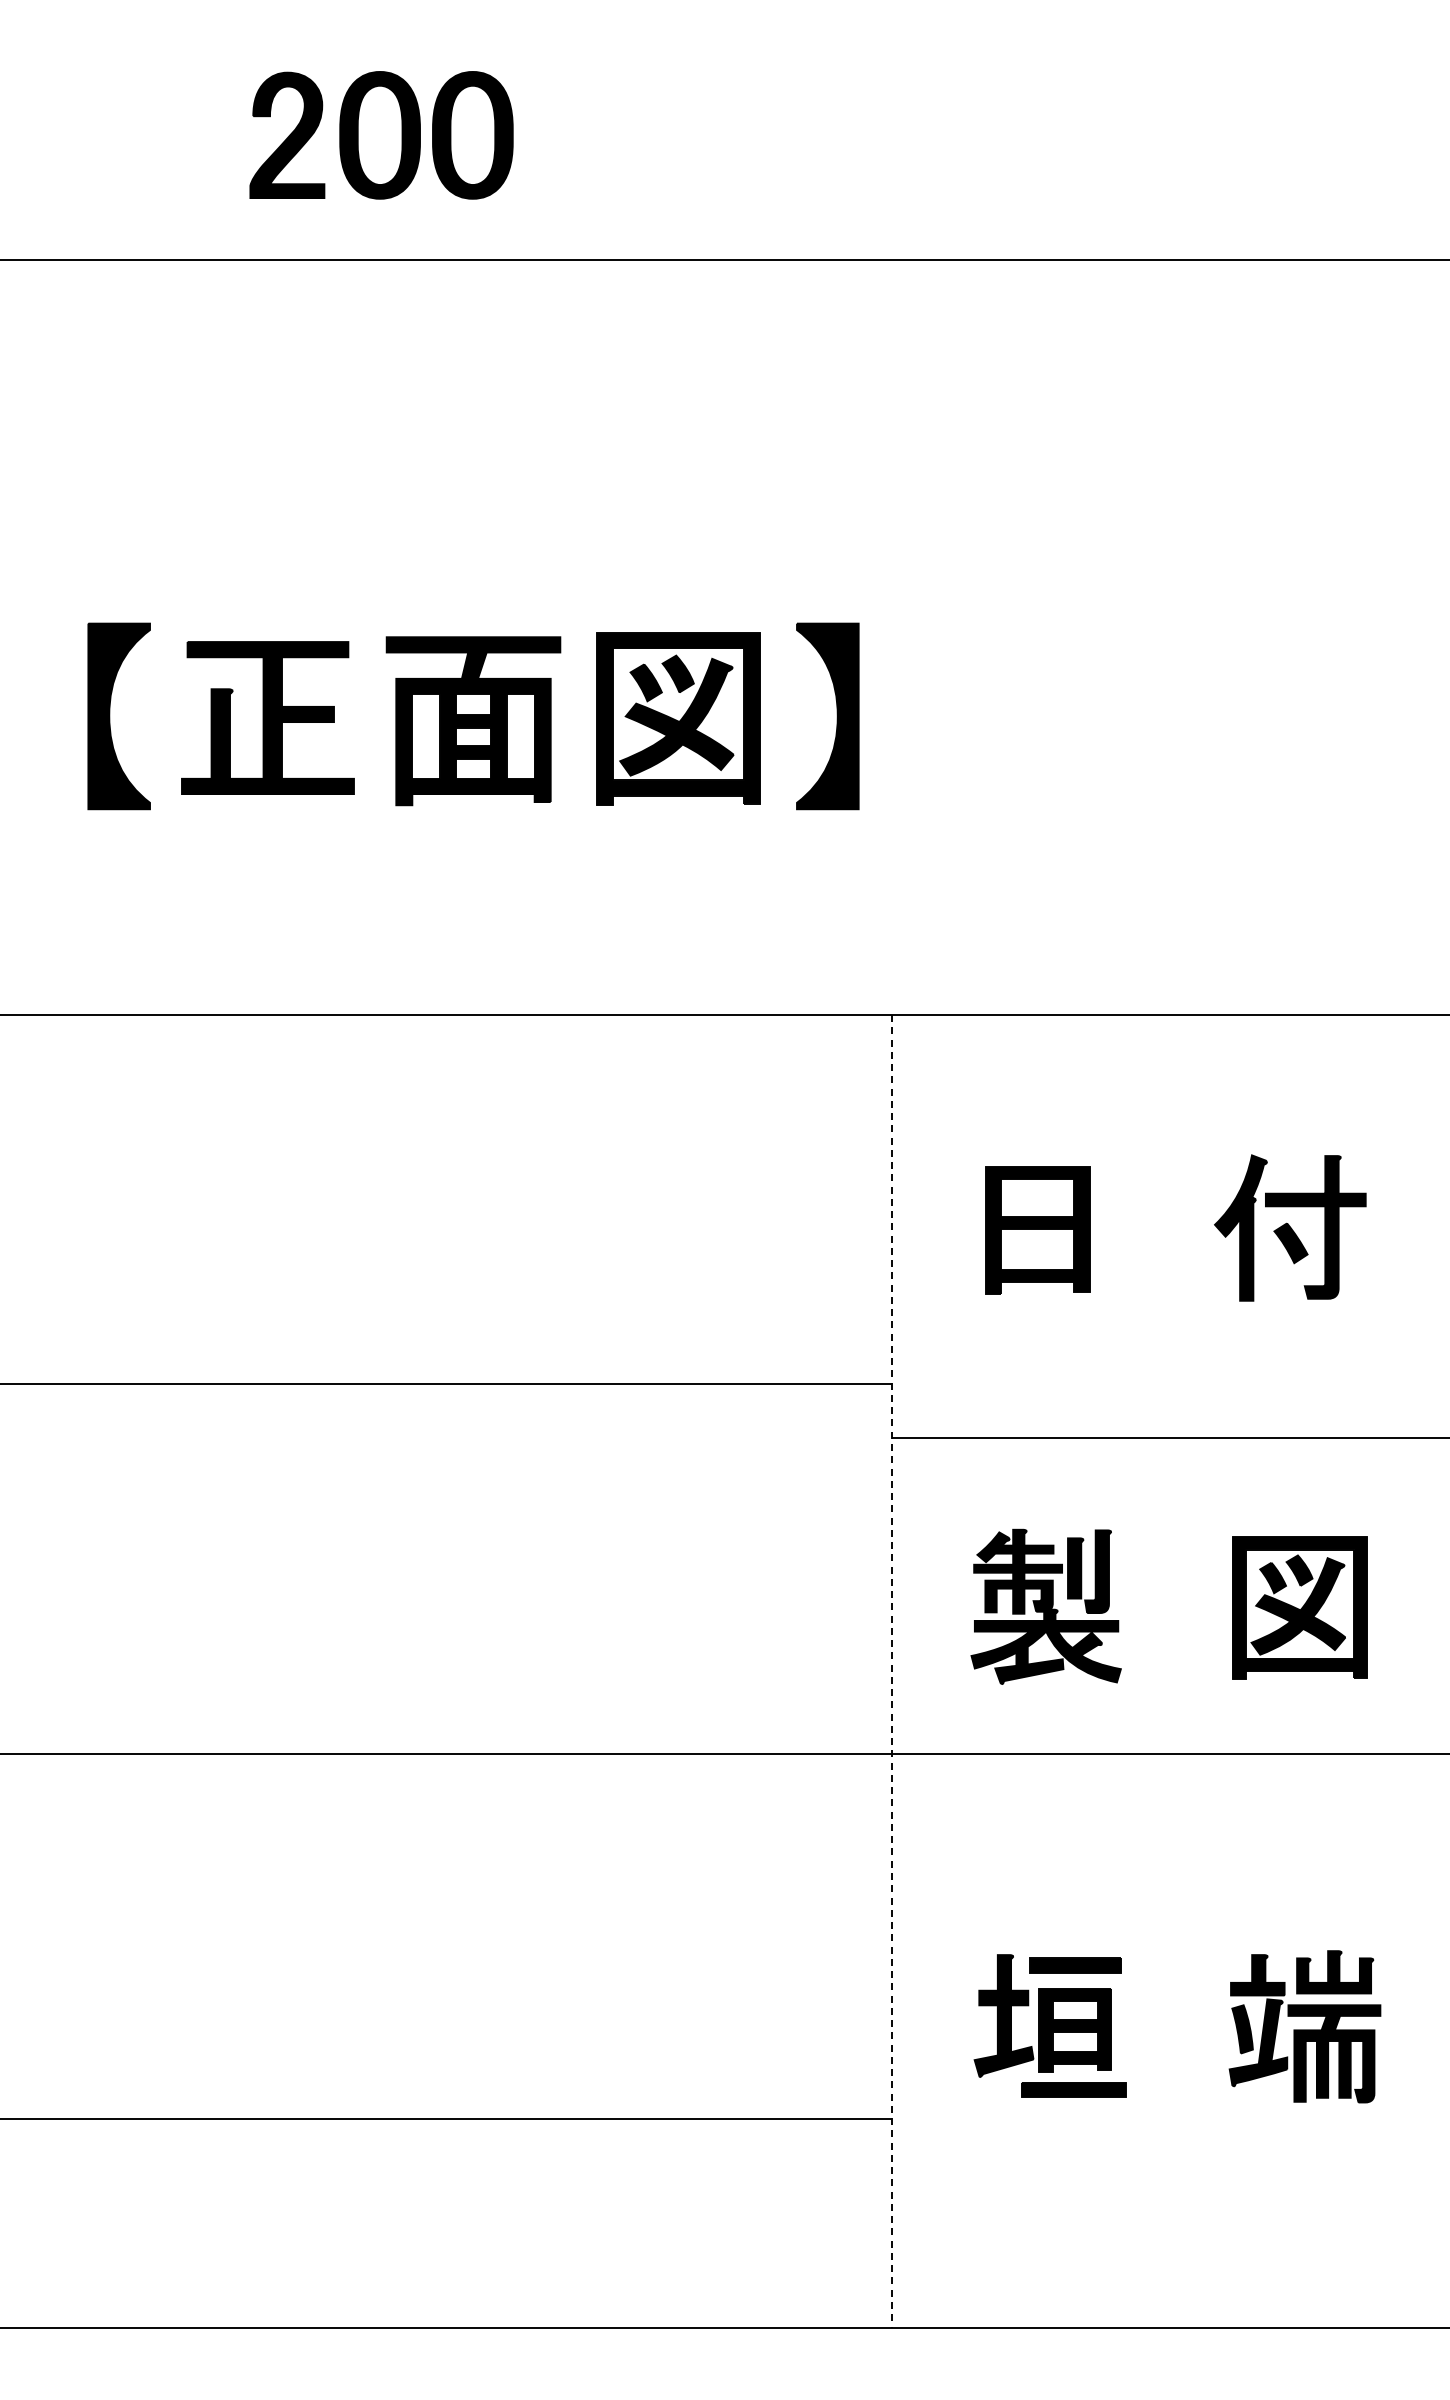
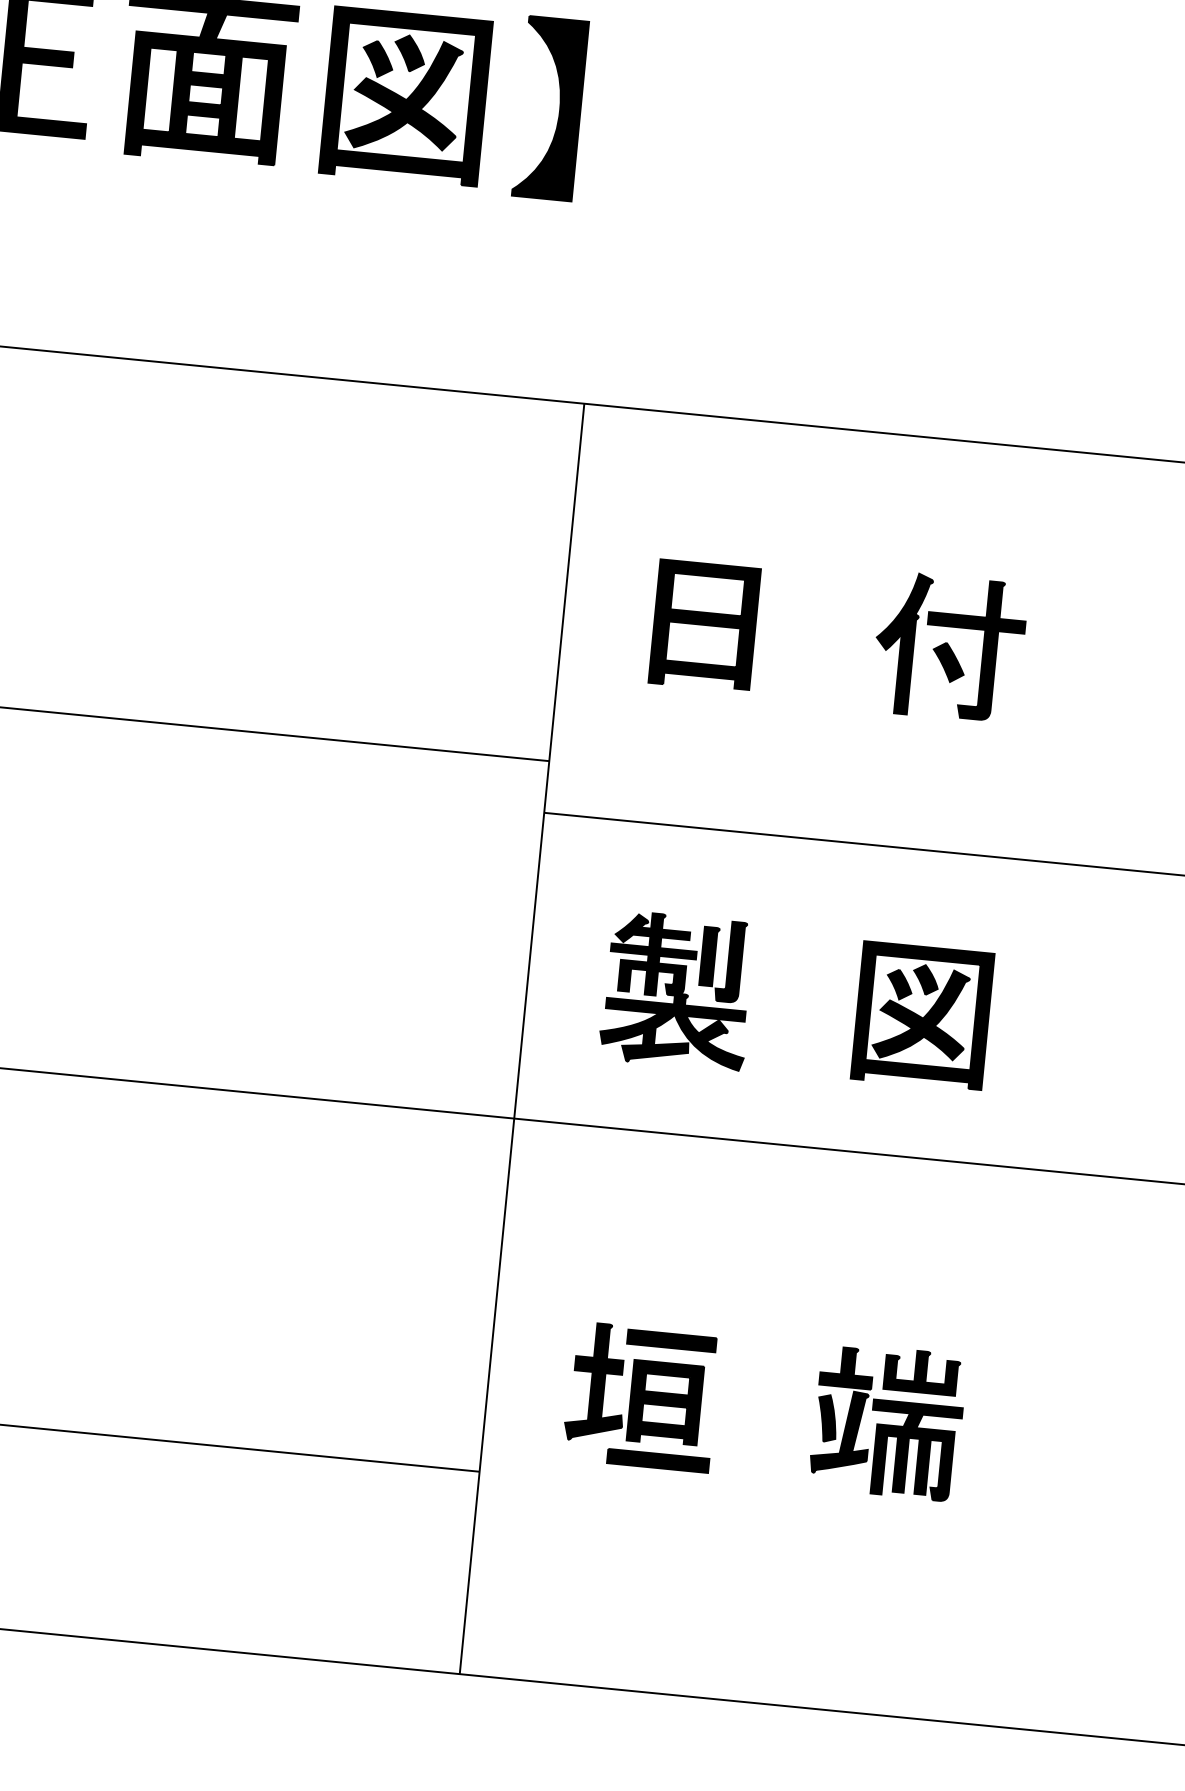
line: (892, 1671) -> (522, 1038), dashed -> solid

